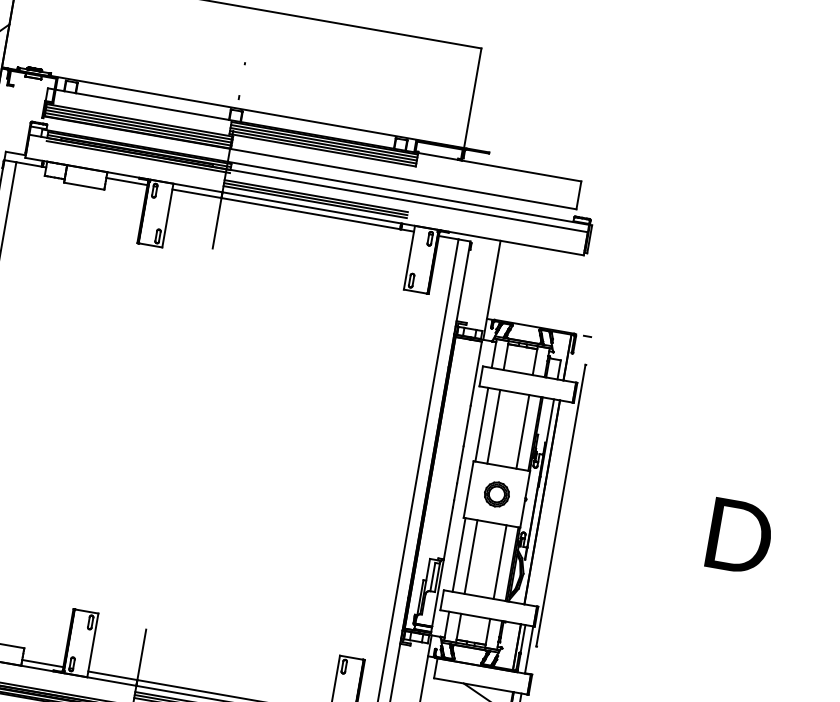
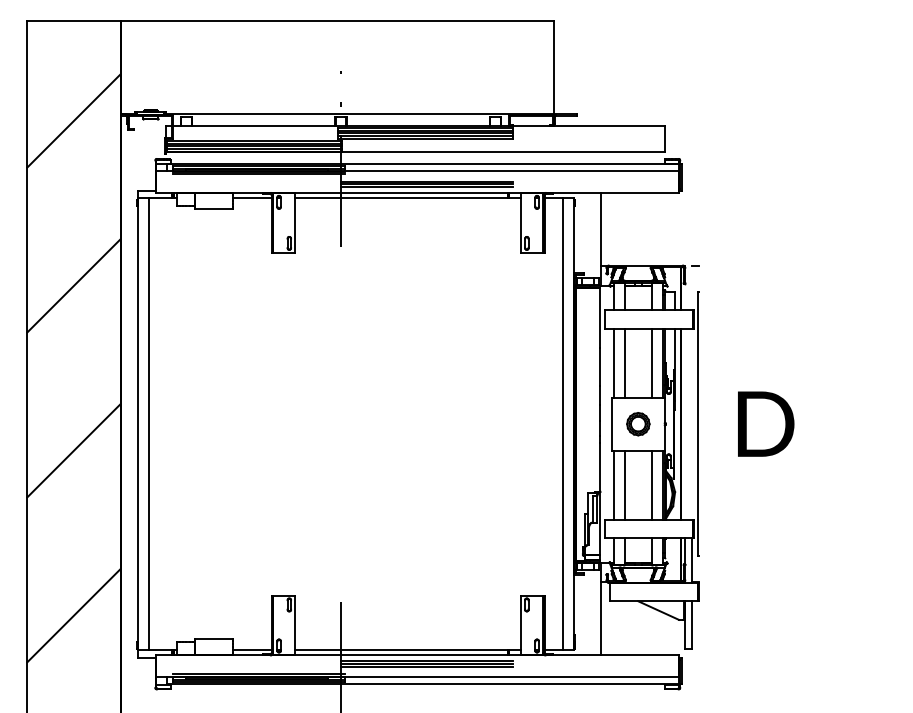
text: (740, 536) -> (766, 423), moved

